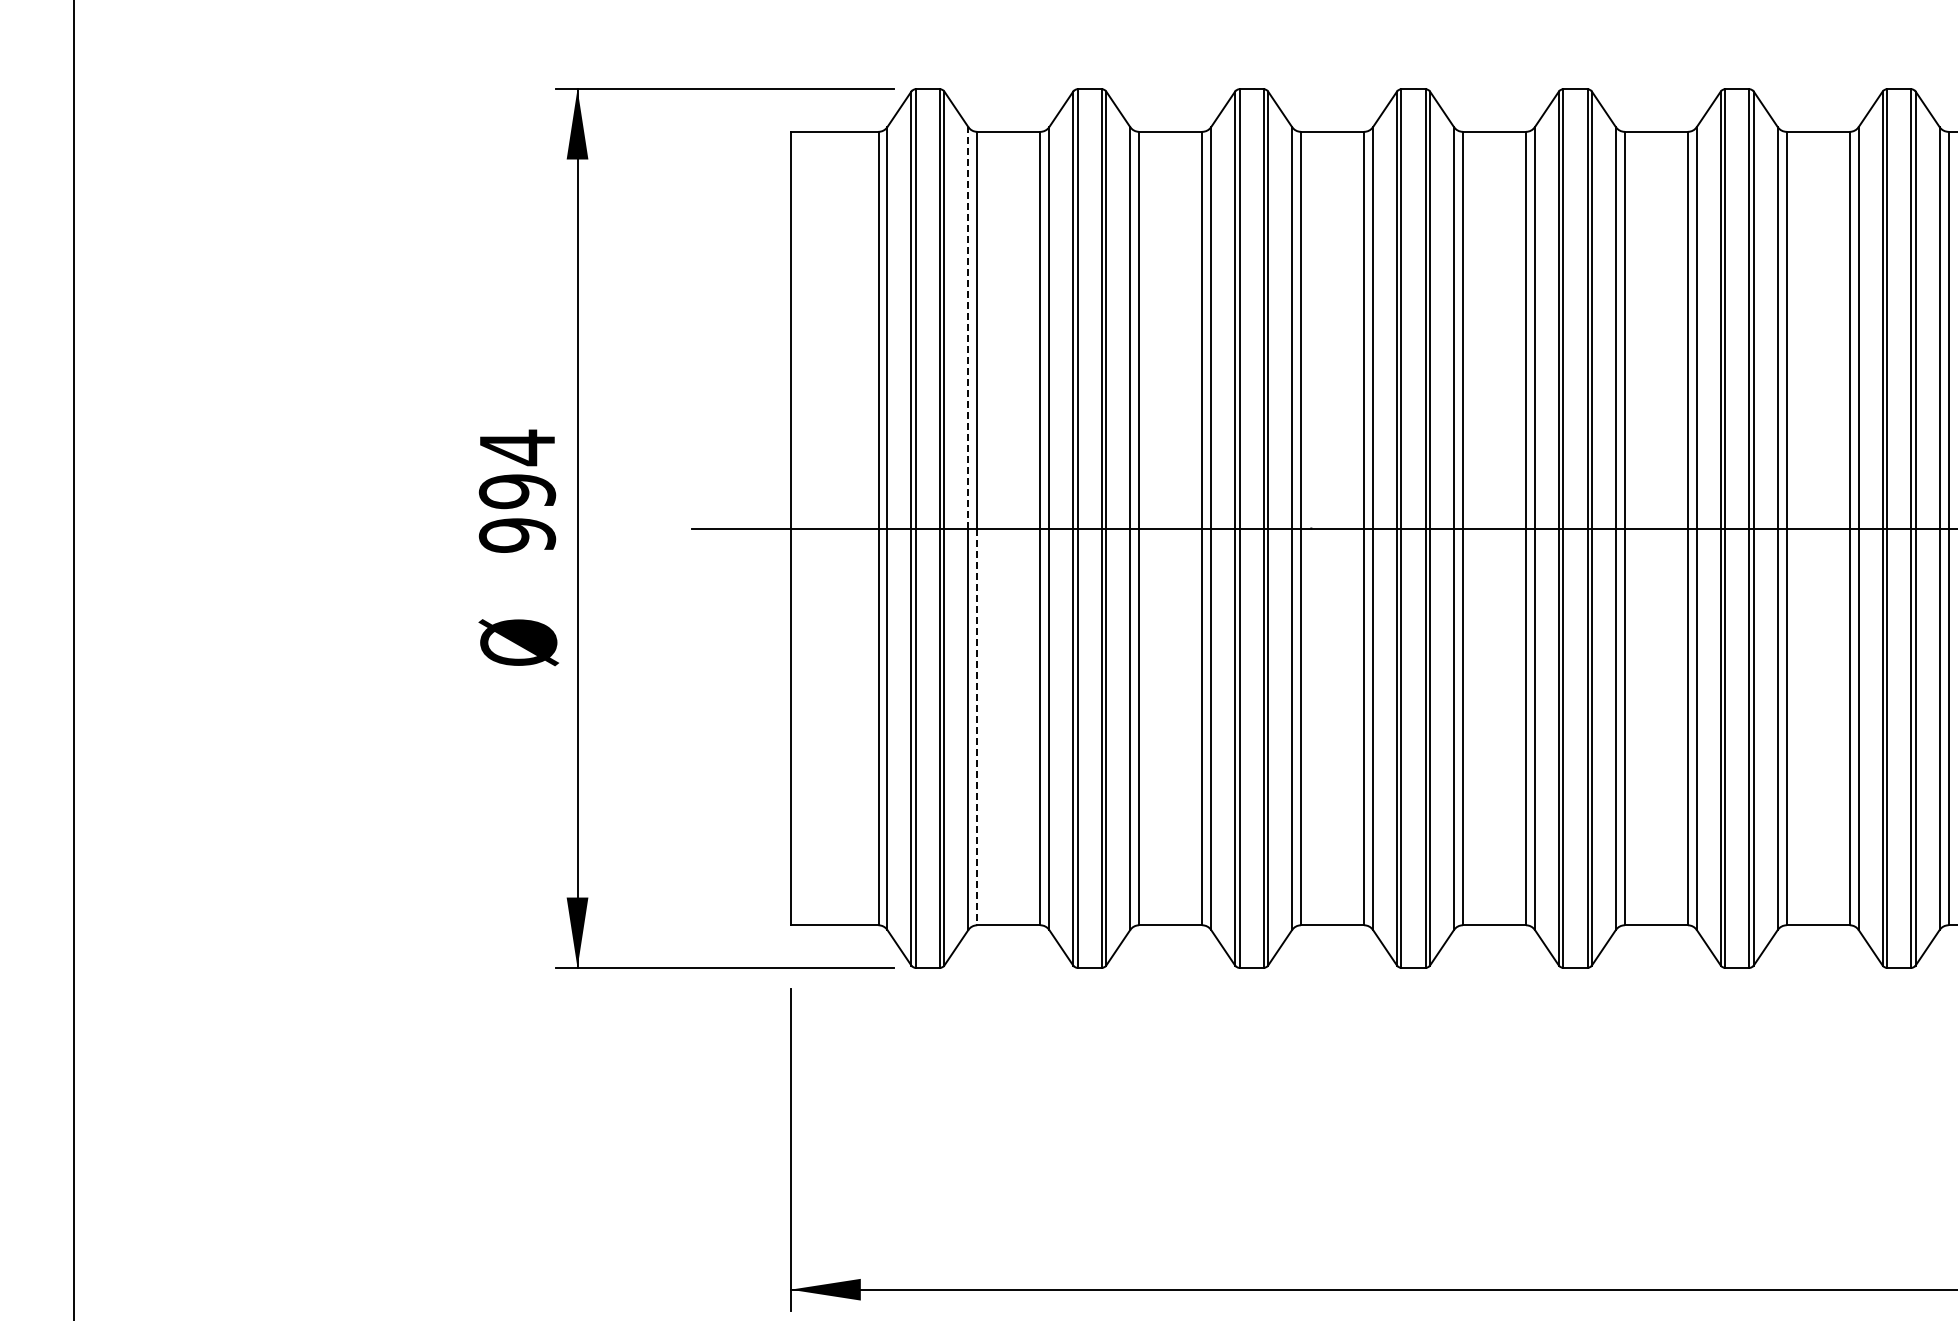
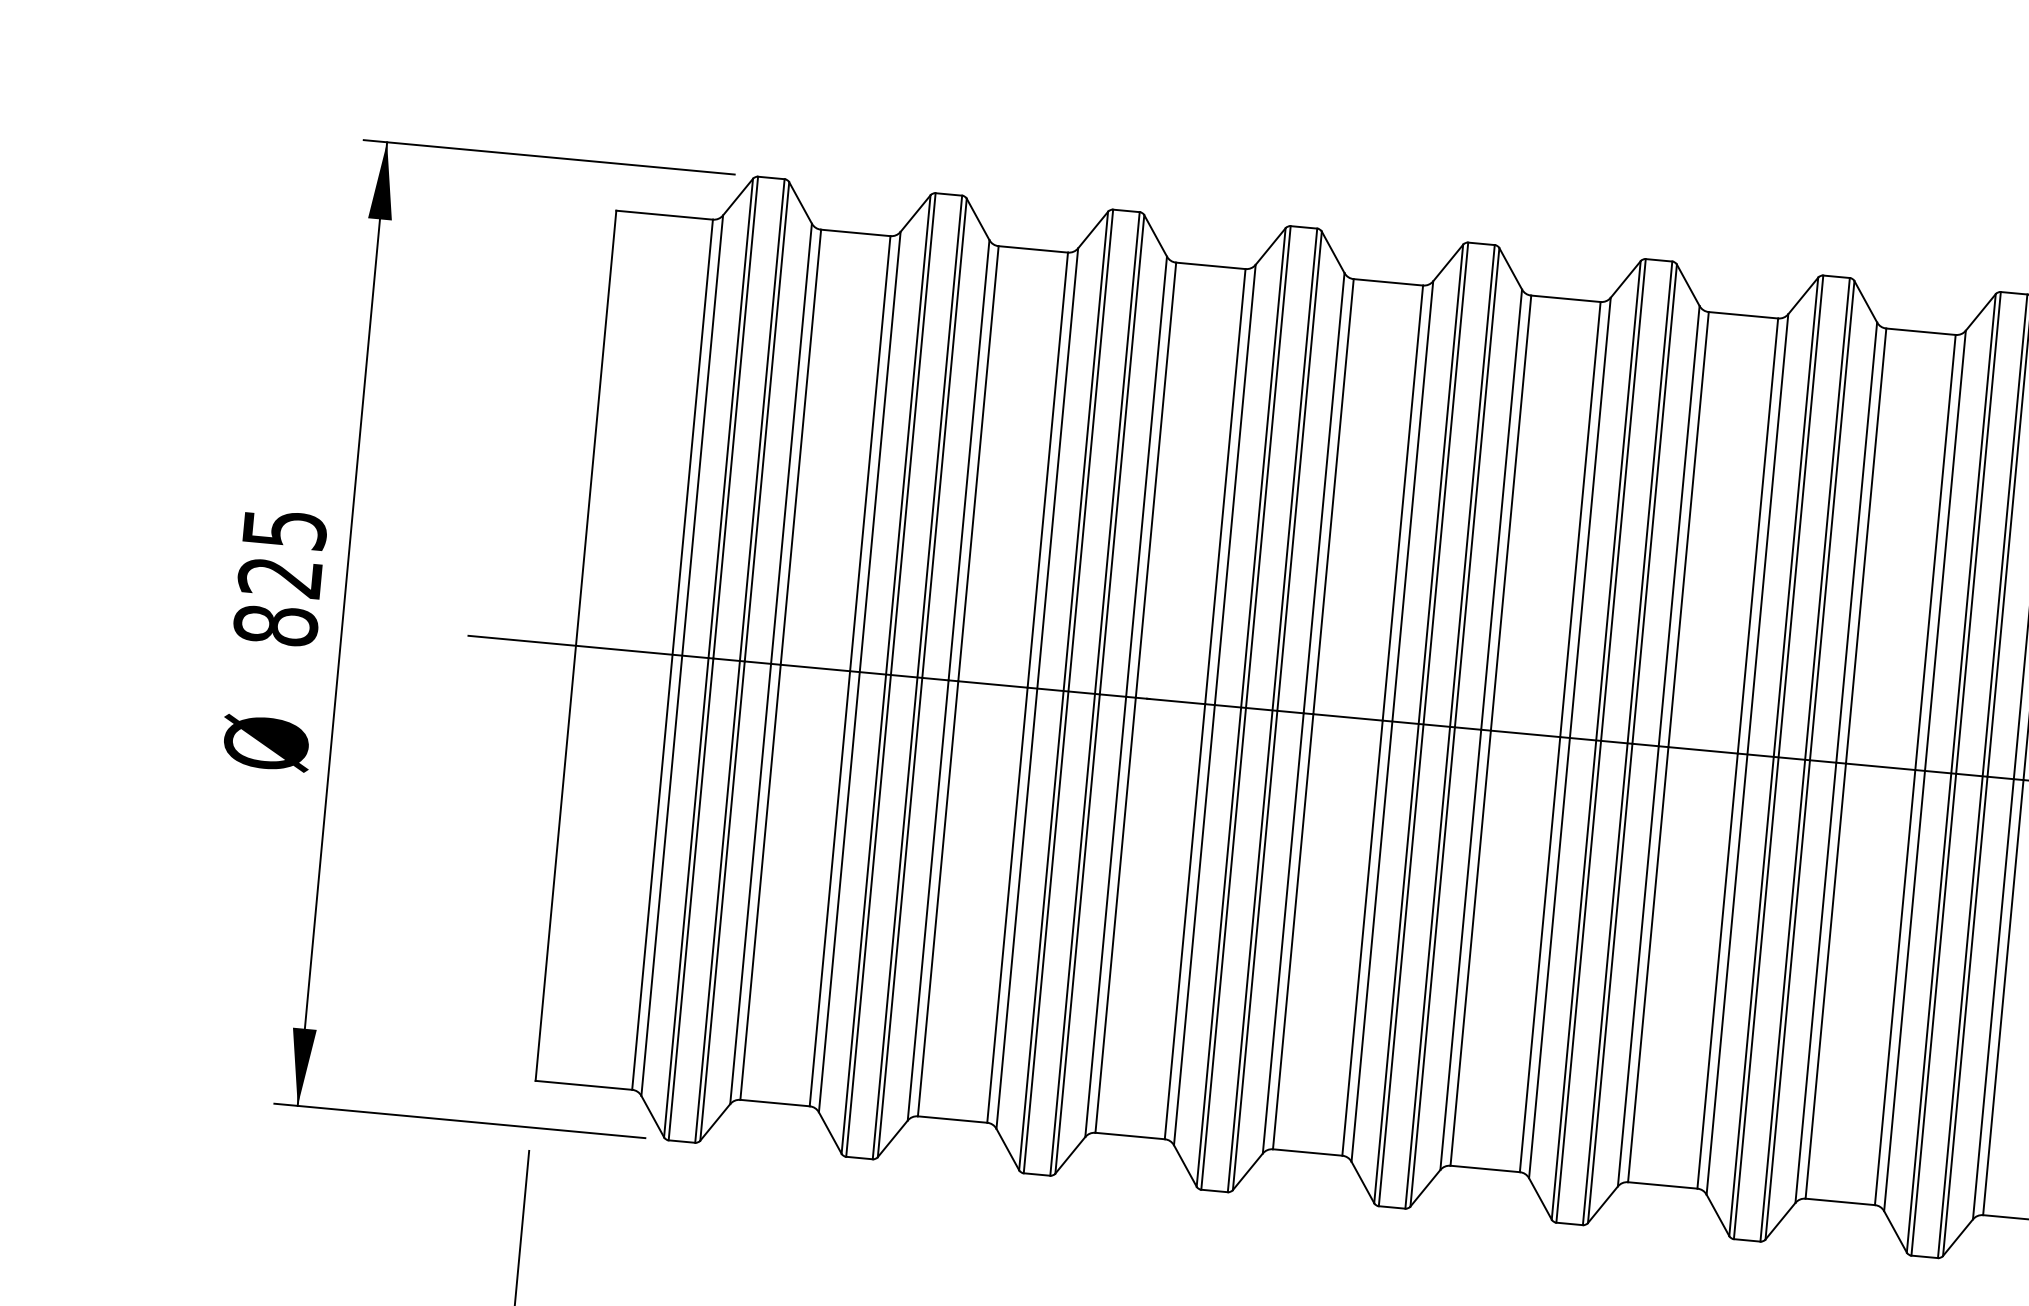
line: (968, 327) -> (791, 443), dashed -> solid
text: (517, 490) -> (280, 576), 994 -> 825
line: (977, 727) -> (760, 882), dashed -> solid

